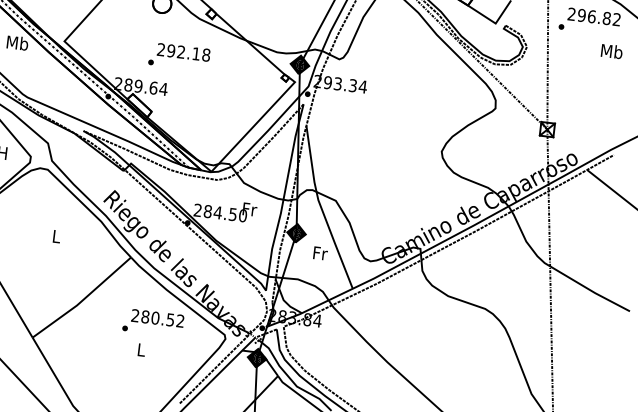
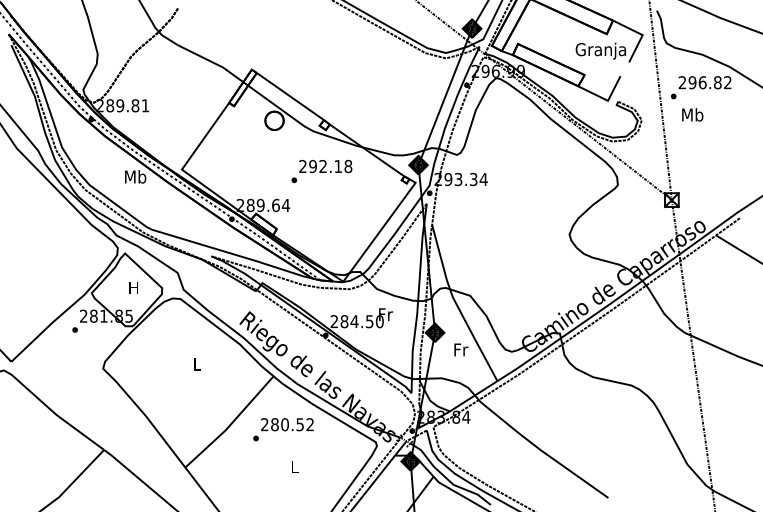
text: (611, 51) -> (692, 114), moved
text: (179, 56) -> (321, 171), moved
text: (153, 322) -> (283, 429), moved

